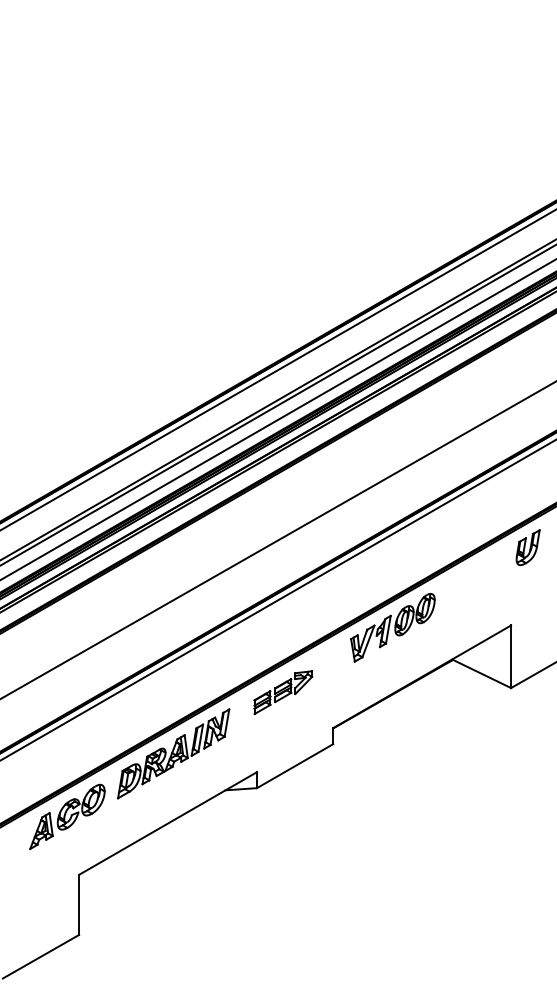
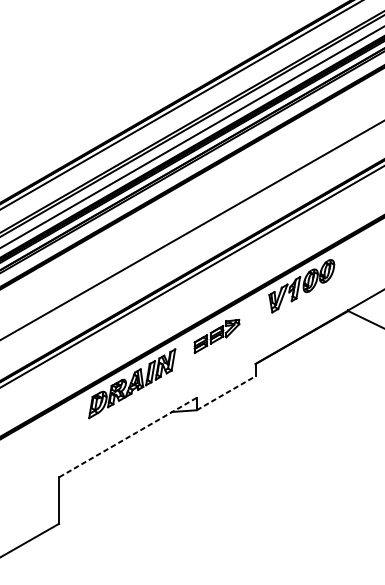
line: (295, 766) -> (226, 393), solid -> dashed
part: (67, 816) -> (50, 432), removed
line: (168, 823) -> (128, 437), solid -> dashed

